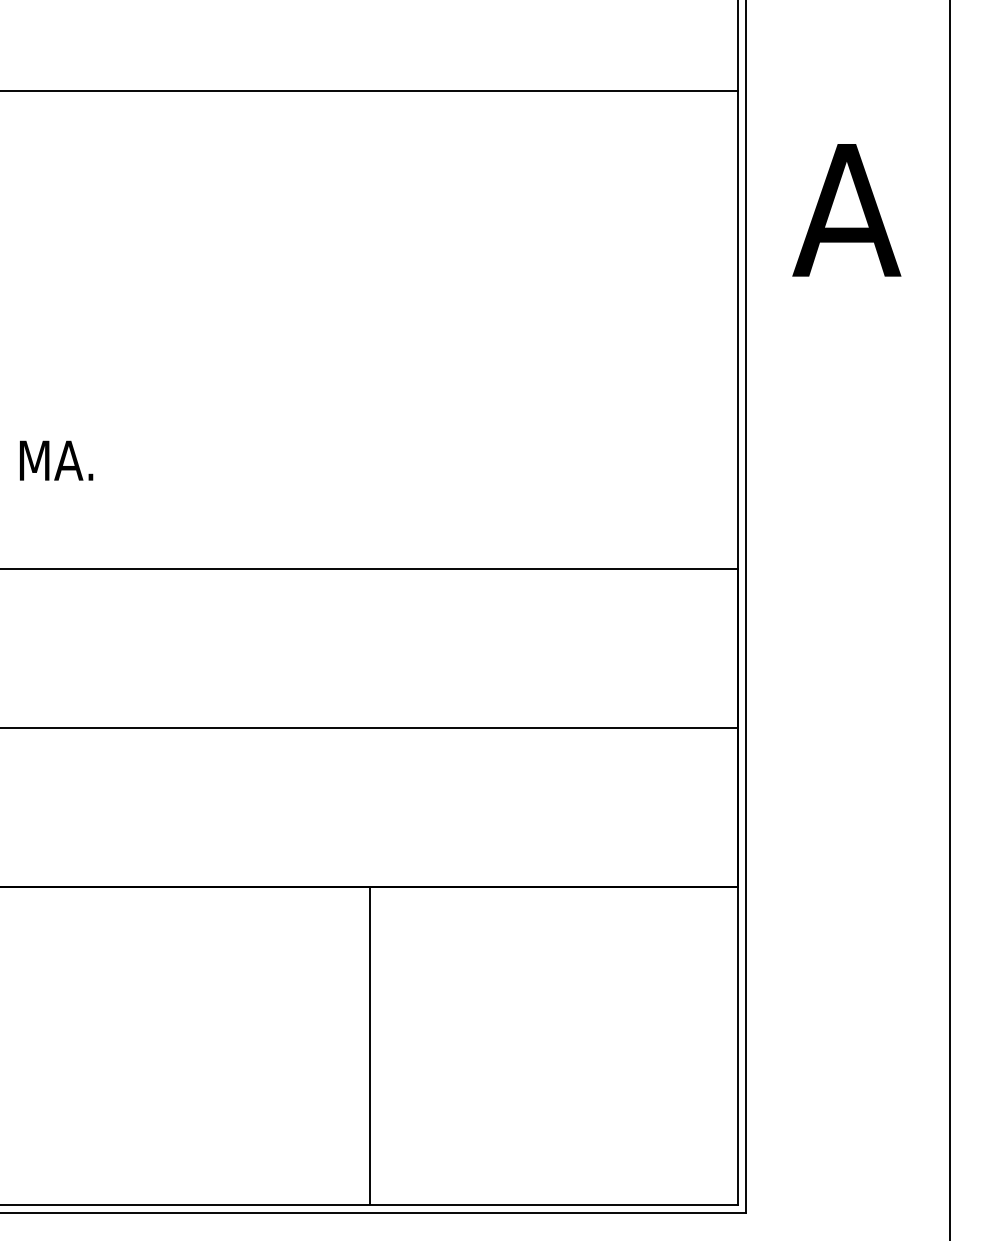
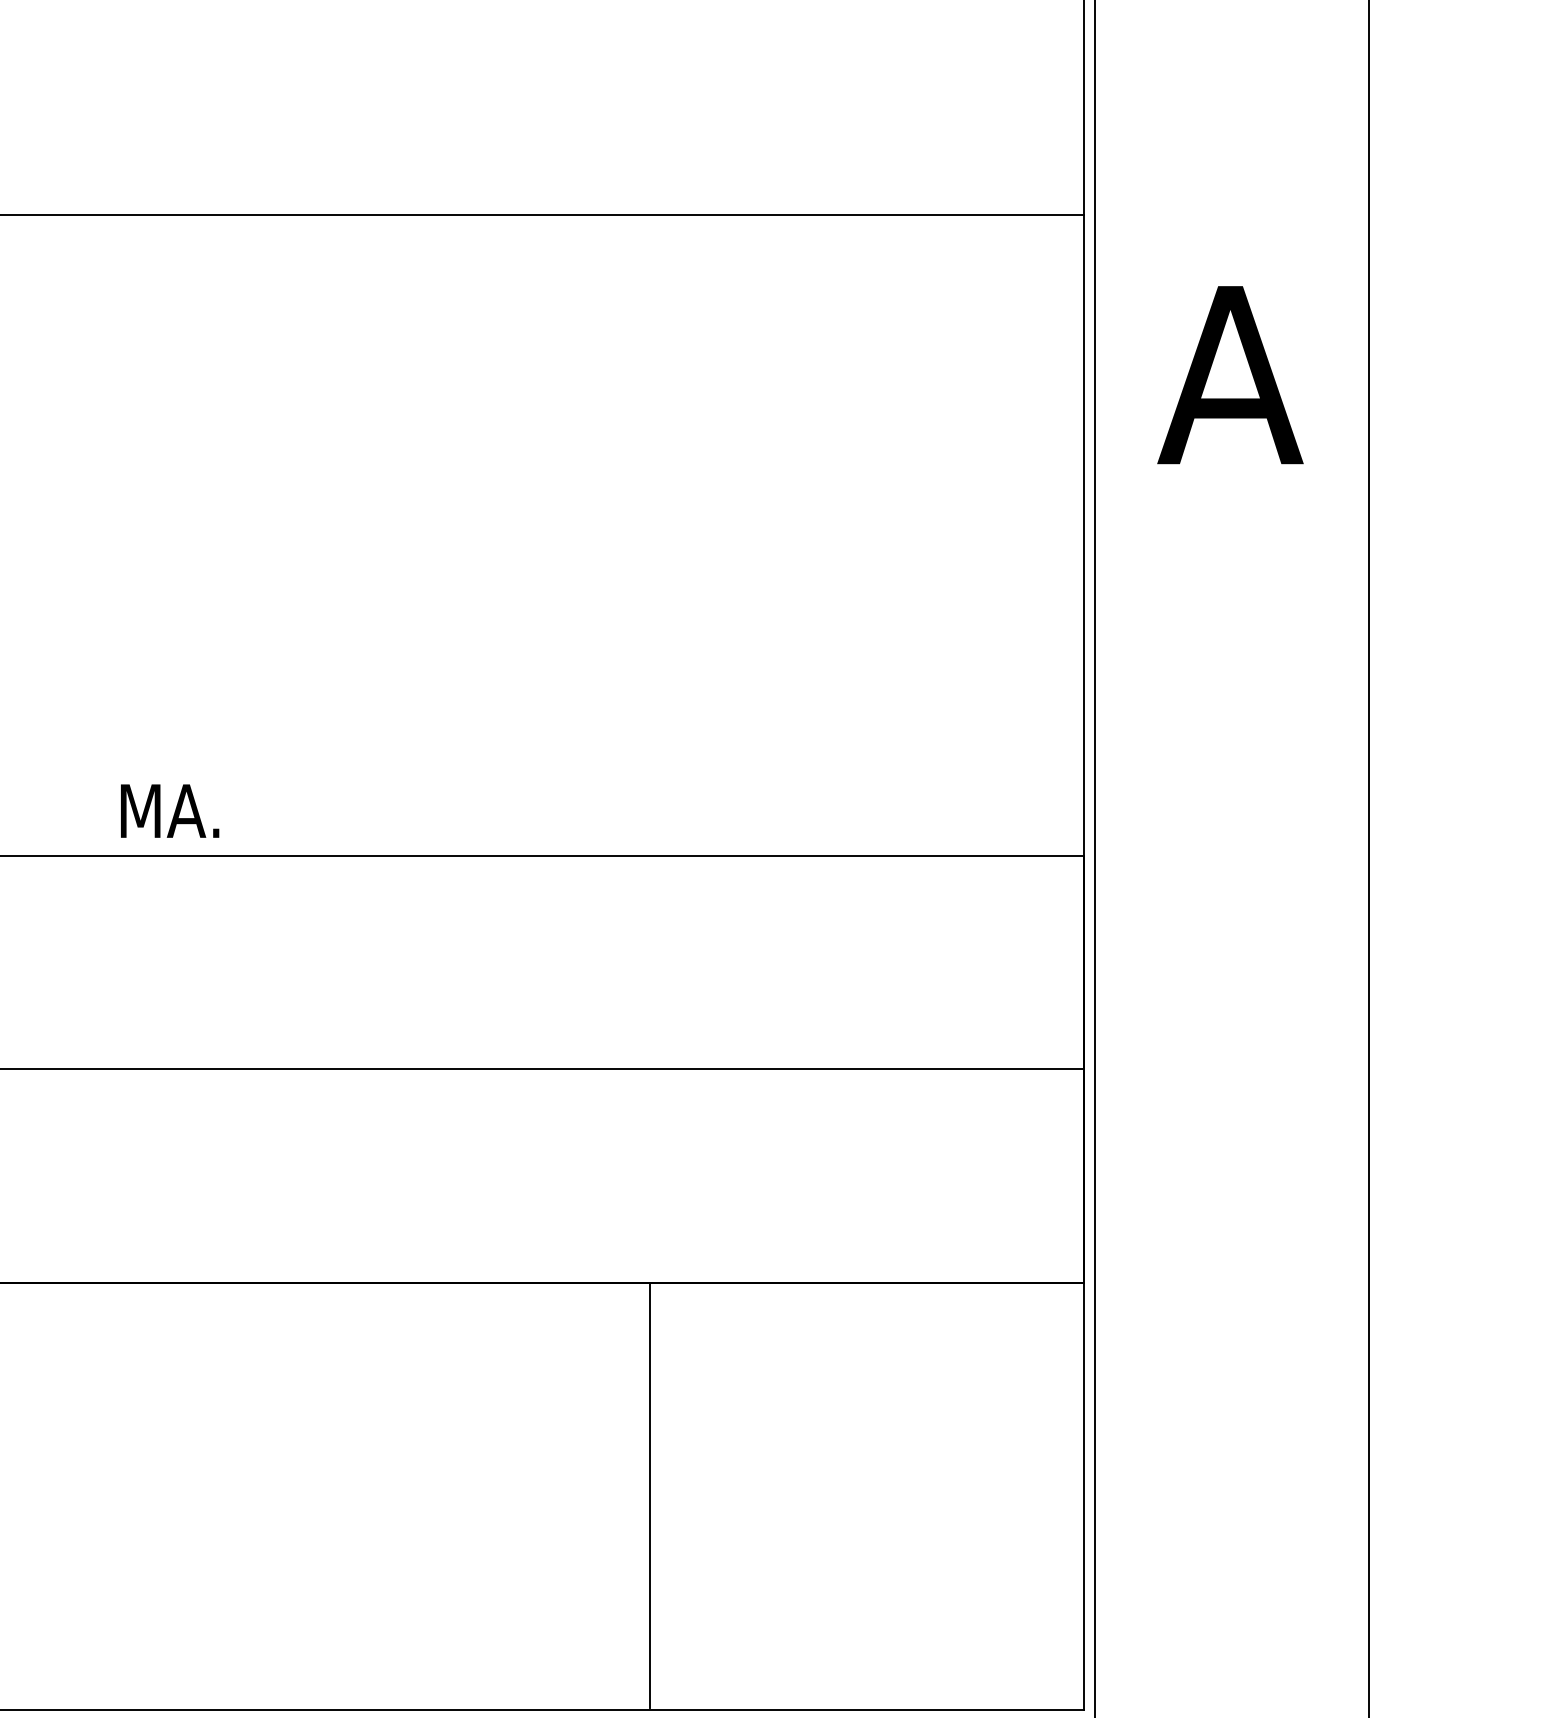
text: (56, 460) -> (170, 810), moved
line: (369, 1045) -> (650, 1495), moved

